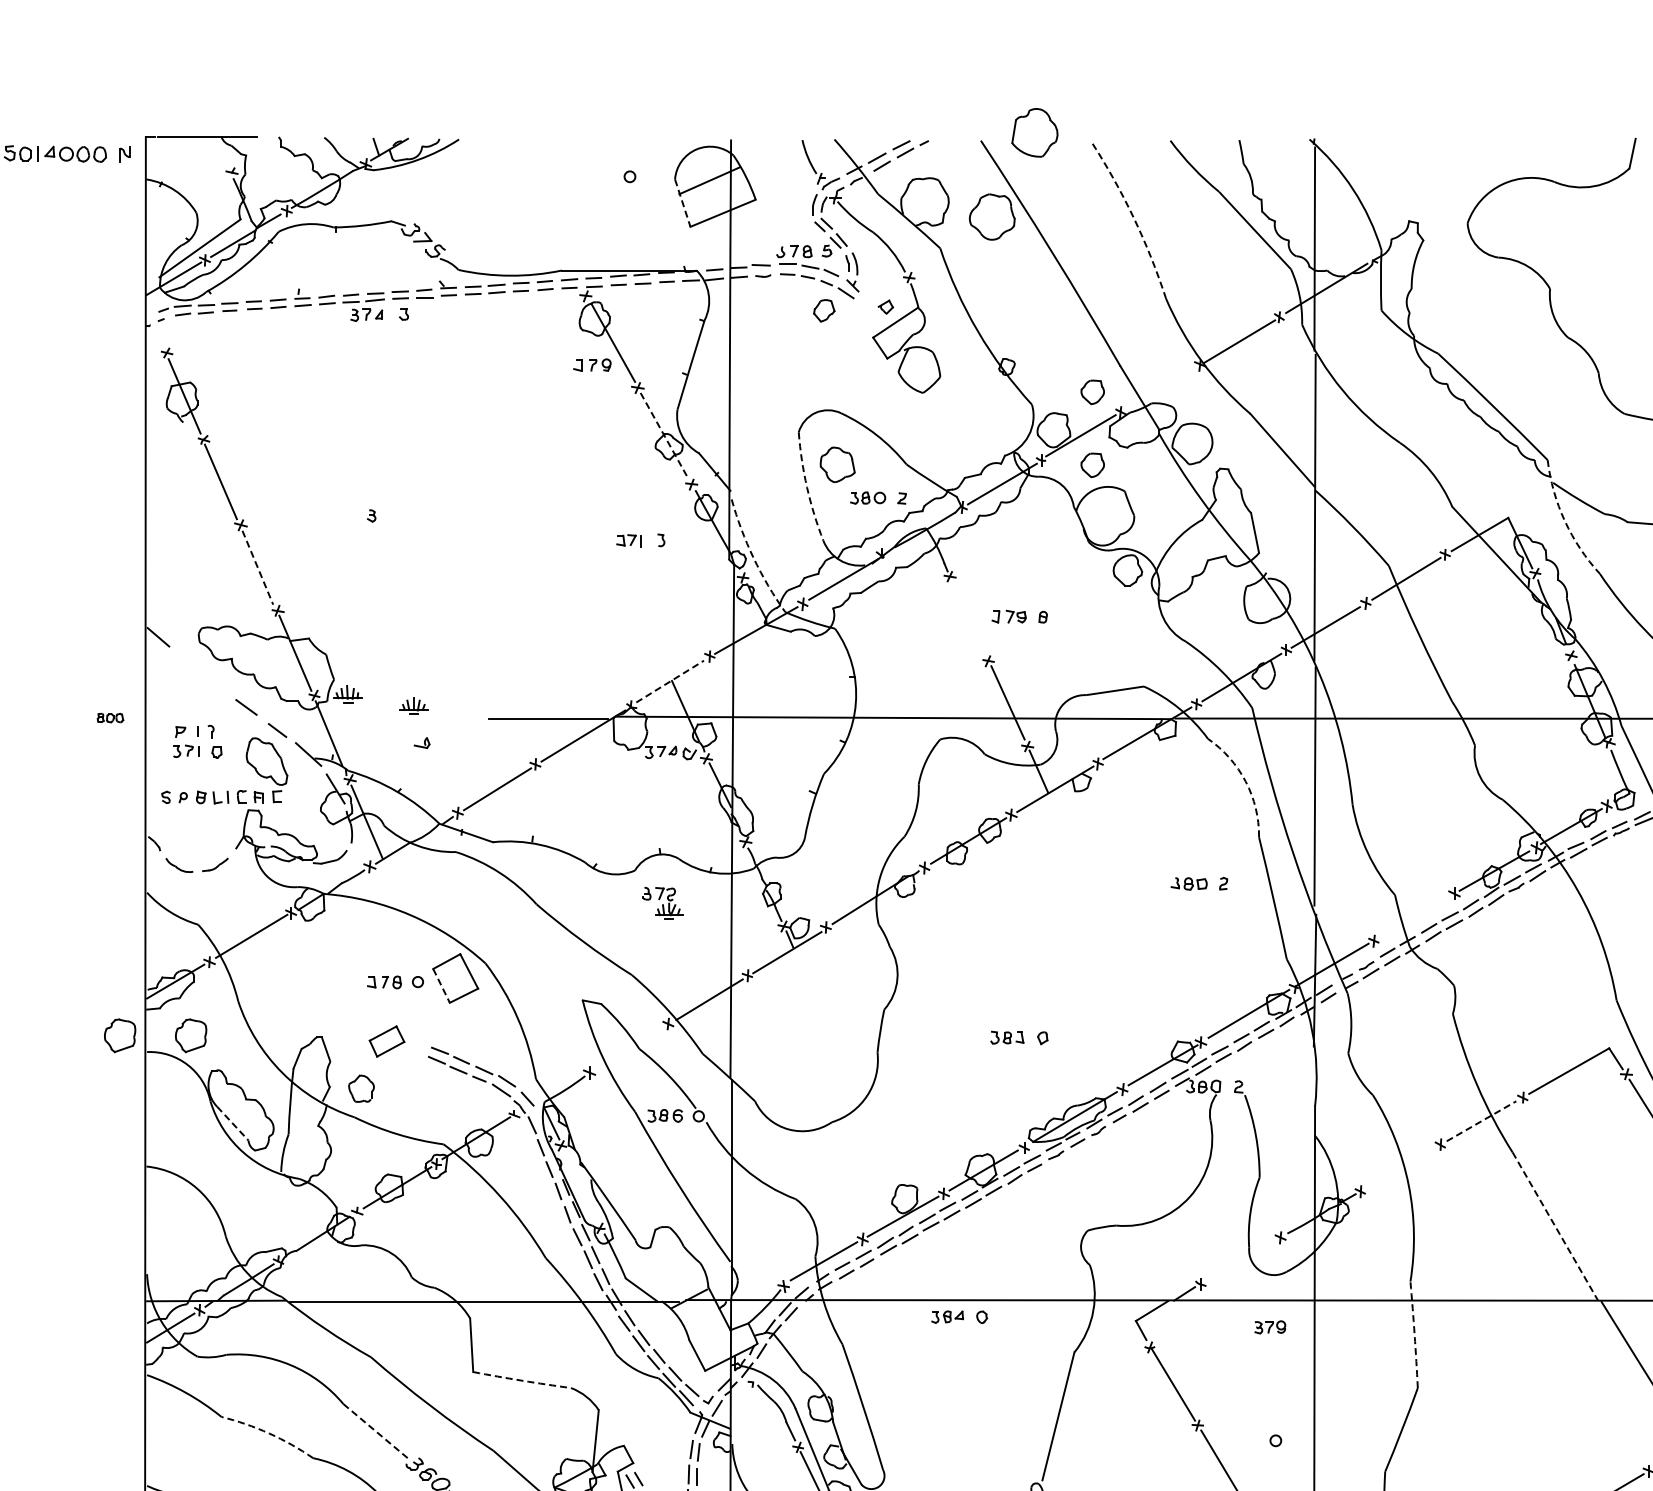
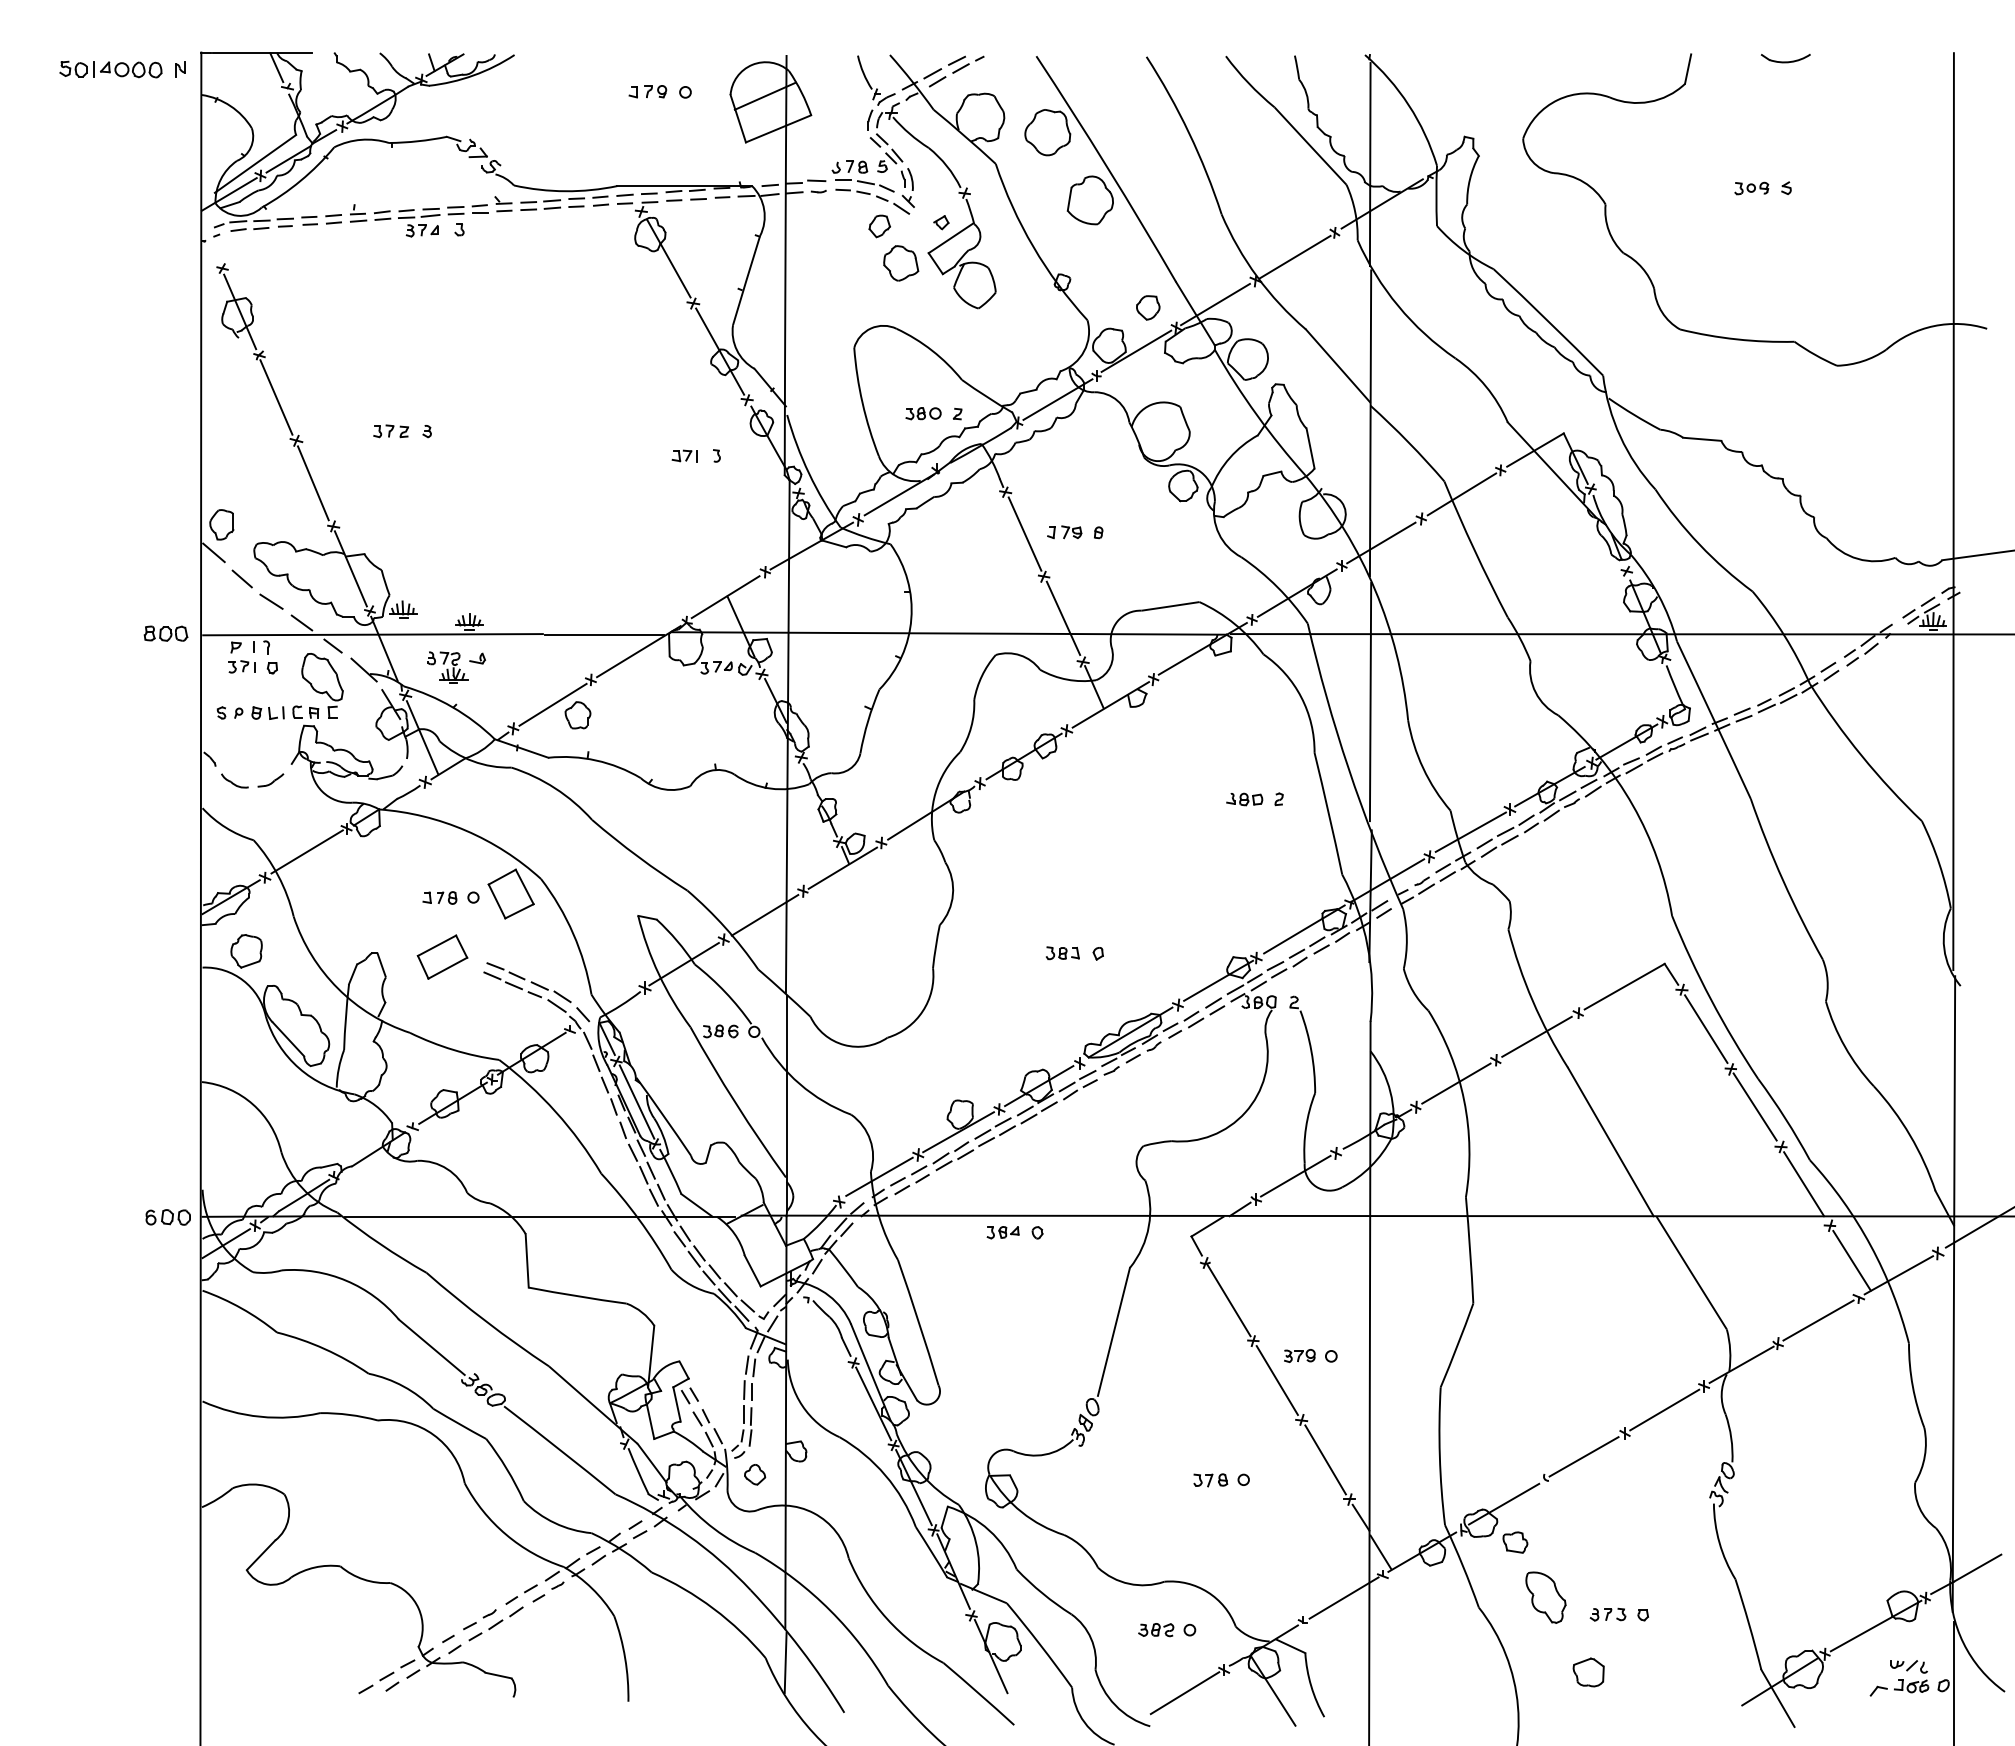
part: (1034, 132) -> (1089, 200), moved
line: (221, 151) -> (276, 67), added
line: (683, 202) -> (738, 118), dashed -> solid
arc: (1134, 217) -> (1189, 133), dashed -> solid
part: (592, 364) -> (647, 91), moved
line: (1160, 388) -> (1215, 304), added
line: (665, 436) -> (720, 352), dashed -> solid
part: (838, 464) -> (901, 263), moved
part: (1093, 464) -> (1148, 380), removed
arc: (807, 487) -> (862, 403), dashed -> solid
part: (335, 515) -> (390, 431), added
arc: (1565, 520) -> (1620, 436), dashed -> solid
arc: (754, 557) -> (809, 473), dashed -> solid
line: (258, 567) -> (313, 483), dashed -> solid
part: (166, 608) -> (221, 524), added
line: (969, 617) -> (1024, 533), added
line: (186, 662) -> (241, 578), added
line: (670, 681) -> (725, 597), dashed -> solid
line: (216, 685) -> (271, 601), added
part: (110, 717) -> (165, 633), size x1.67
line: (317, 718) -> (372, 634), added
arc: (1246, 781) -> (1301, 697), dashed -> solid
part: (663, 902) -> (447, 667), moved
line: (1415, 915) -> (1470, 831), added
line: (442, 985) -> (497, 901), dashed -> solid
part: (120, 1035) -> (175, 951), removed
part: (387, 1040) -> (442, 956), size x1.43
line: (628, 1047) -> (683, 963), added
part: (361, 1088) -> (577, 715), moved
line: (1482, 1120) -> (1537, 1036), dashed -> solid
line: (233, 1123) -> (288, 1039), dashed -> solid
line: (1401, 1167) -> (1456, 1083), added
line: (581, 1185) -> (636, 1101), added
line: (1555, 1226) -> (1610, 1142), dashed -> solid
line: (1240, 1259) -> (1295, 1175), added
part: (112, 1301) -> (167, 1217), added
part: (1270, 1326) -> (1299, 1355), moved
arc: (1415, 1334) -> (1470, 1250), dashed -> solid
arc: (522, 1380) -> (577, 1296), dashed -> solid
line: (377, 1431) -> (432, 1347), dashed -> solid
arc: (269, 1433) -> (324, 1349), dashed -> solid

